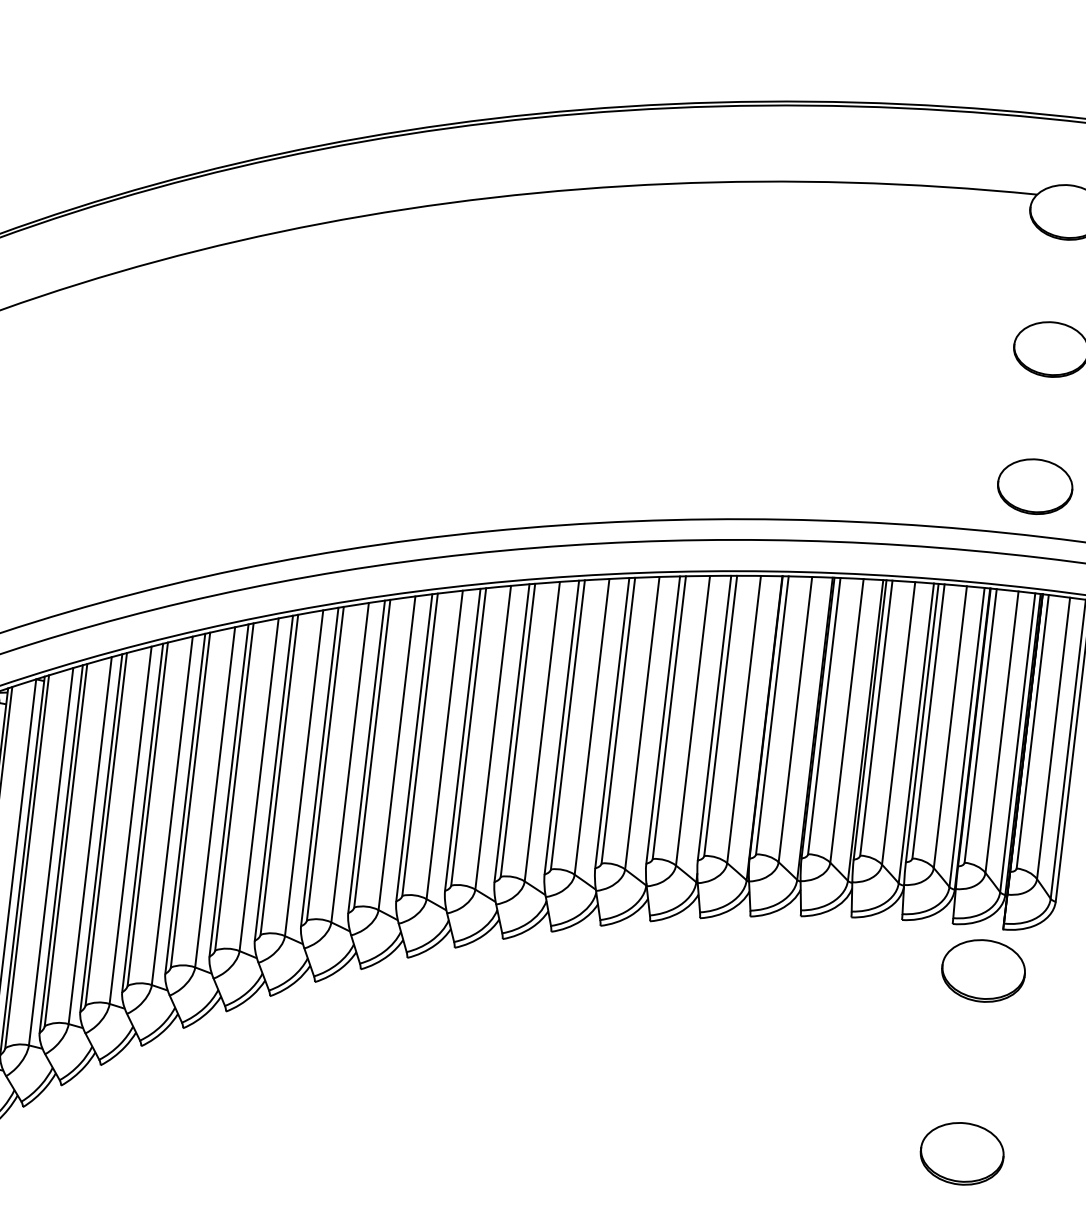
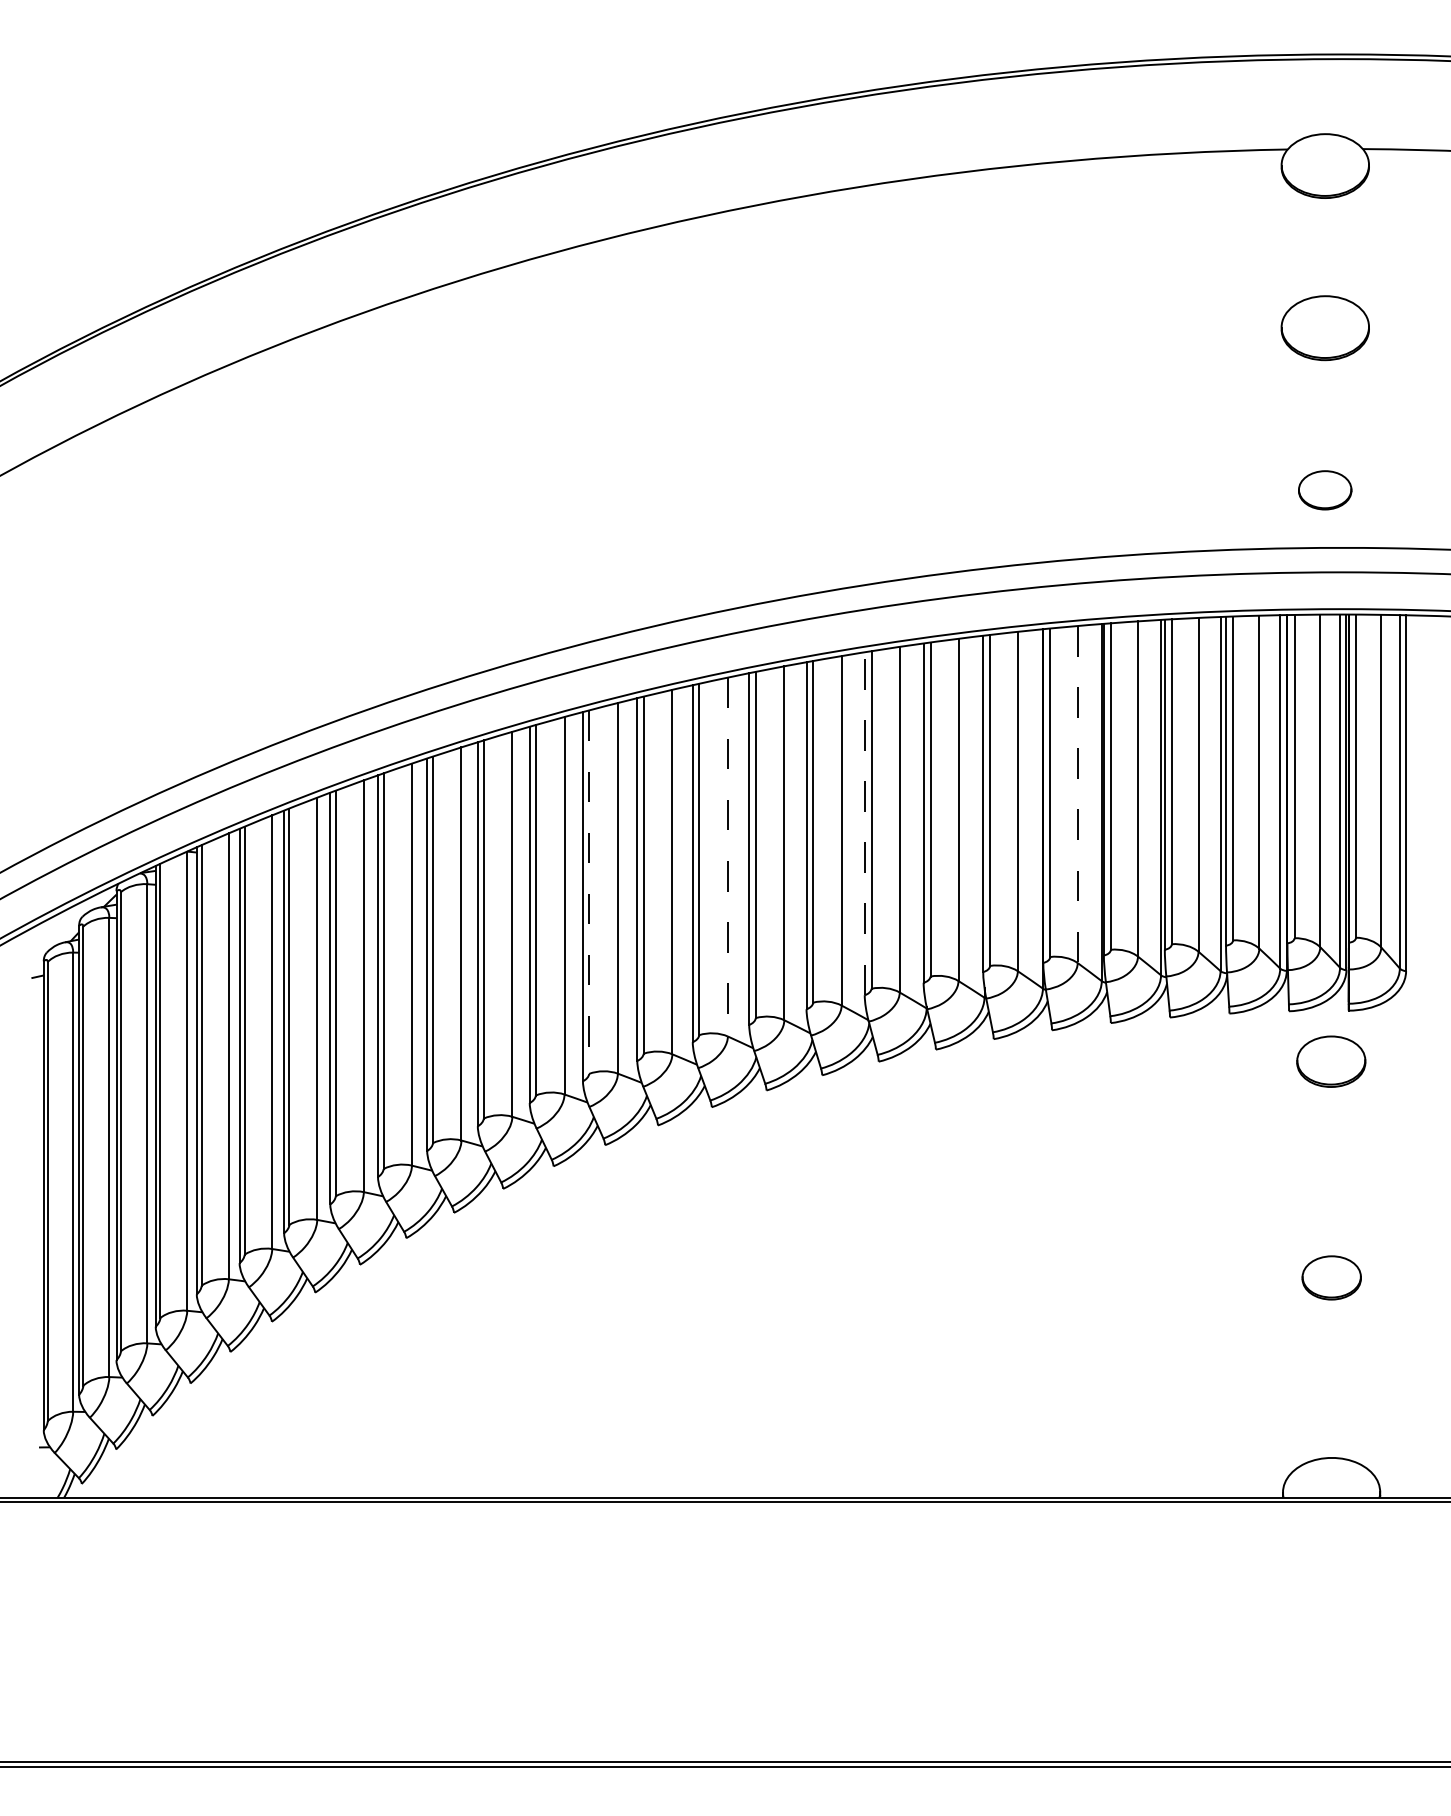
part: (1034, 486) -> (1324, 490), size x0.6
line: (795, 719) -> (1077, 794), solid -> dashed
line: (612, 722) -> (864, 823), solid -> dashed
line: (492, 738) -> (727, 857), solid -> dashed
line: (372, 753) -> (589, 892), solid -> dashed
part: (982, 970) -> (1330, 1061), size x0.7
part: (962, 1153) -> (1331, 1277), size x0.6

